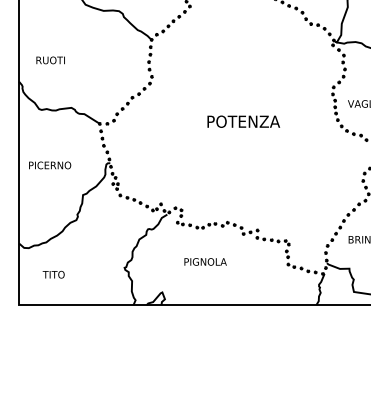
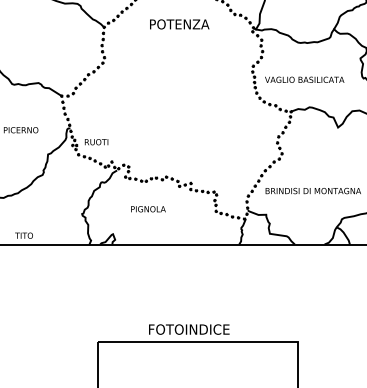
text: (50, 60) -> (96, 142), moved
text: (243, 121) -> (179, 24), moved
text: (53, 274) -> (23, 235), moved

